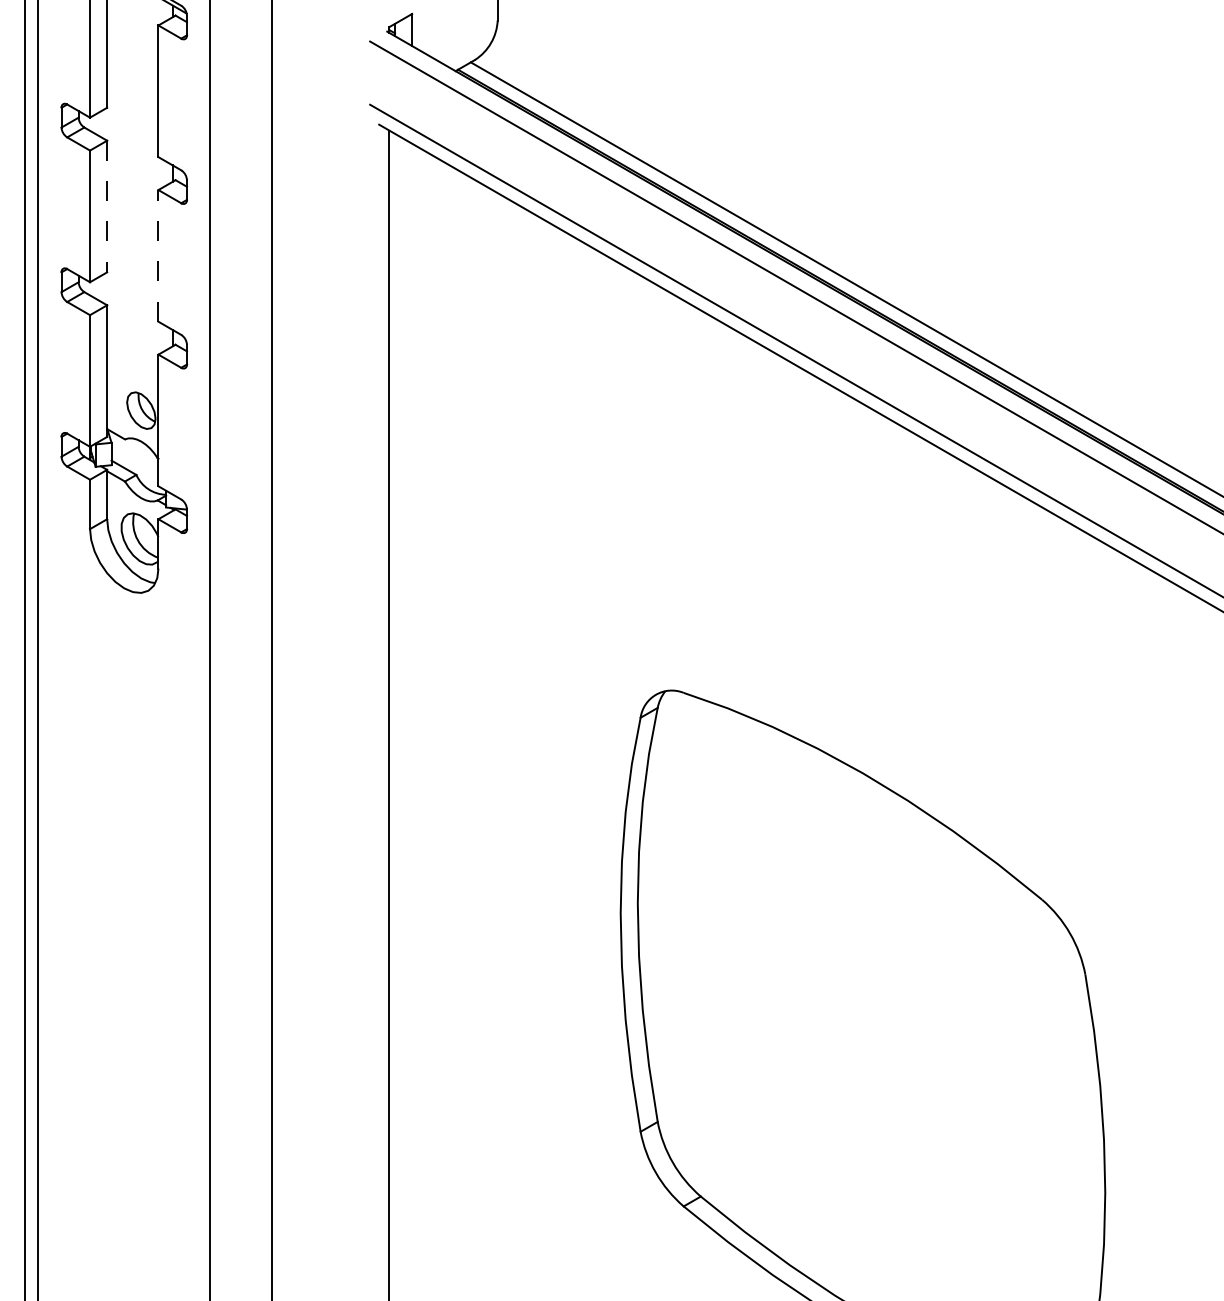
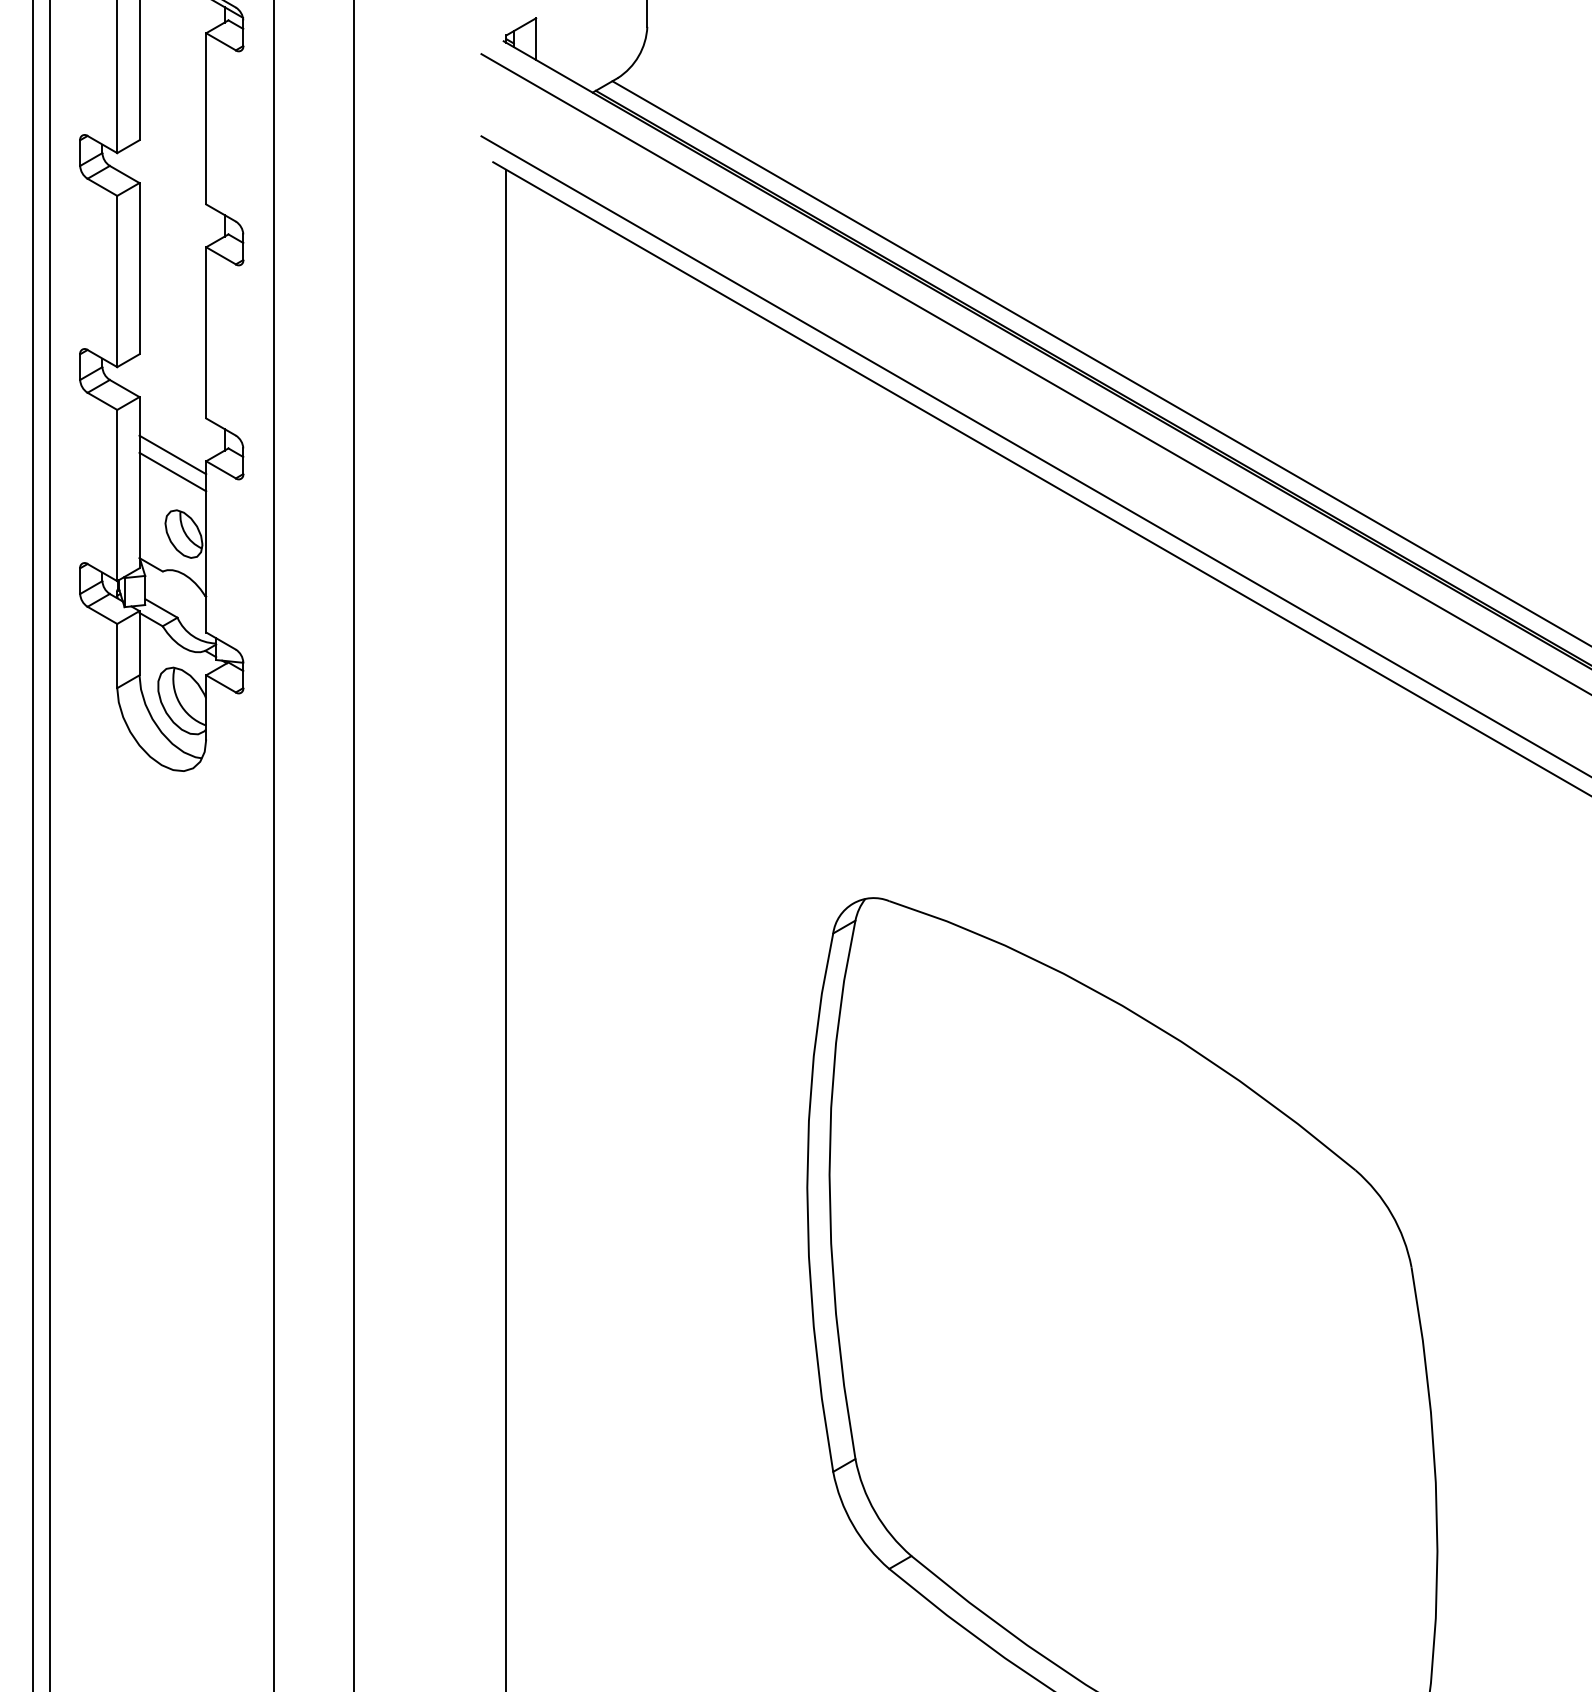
line: (107, 206) -> (139, 268), dashed -> solid
line: (158, 255) -> (206, 332), dashed -> solid
line: (132, 349) -> (172, 454), added
line: (132, 362) -> (172, 471), added

